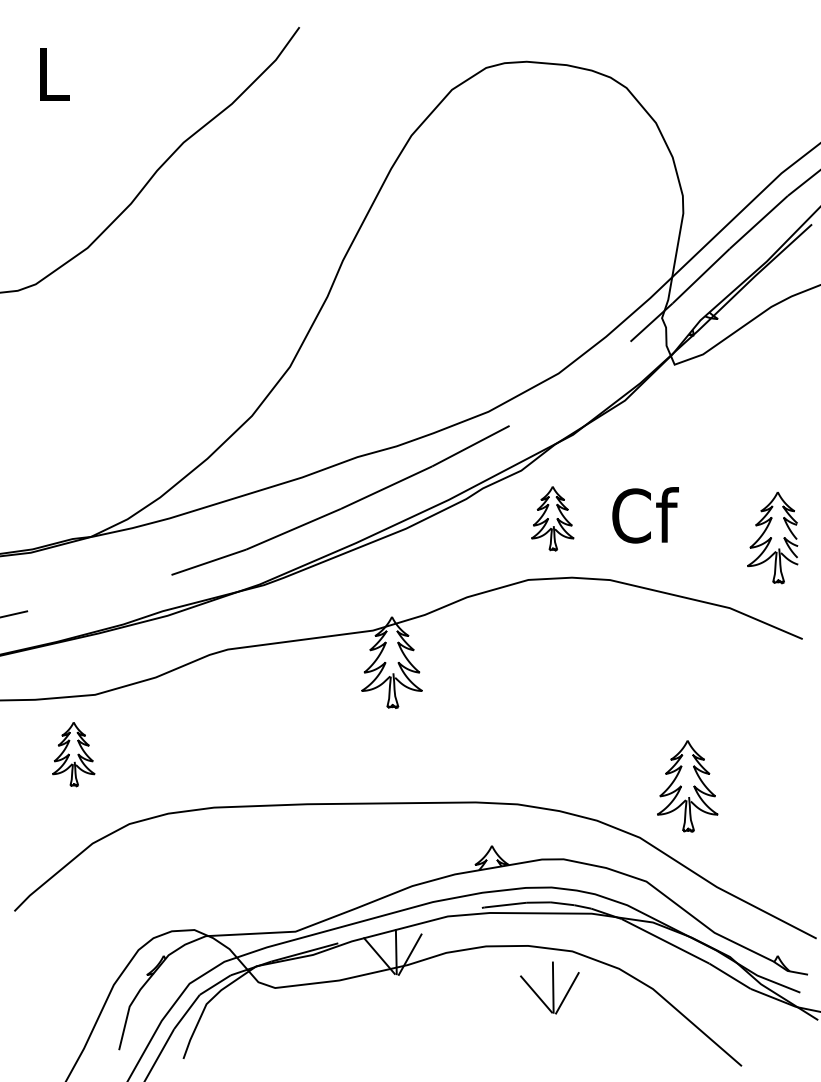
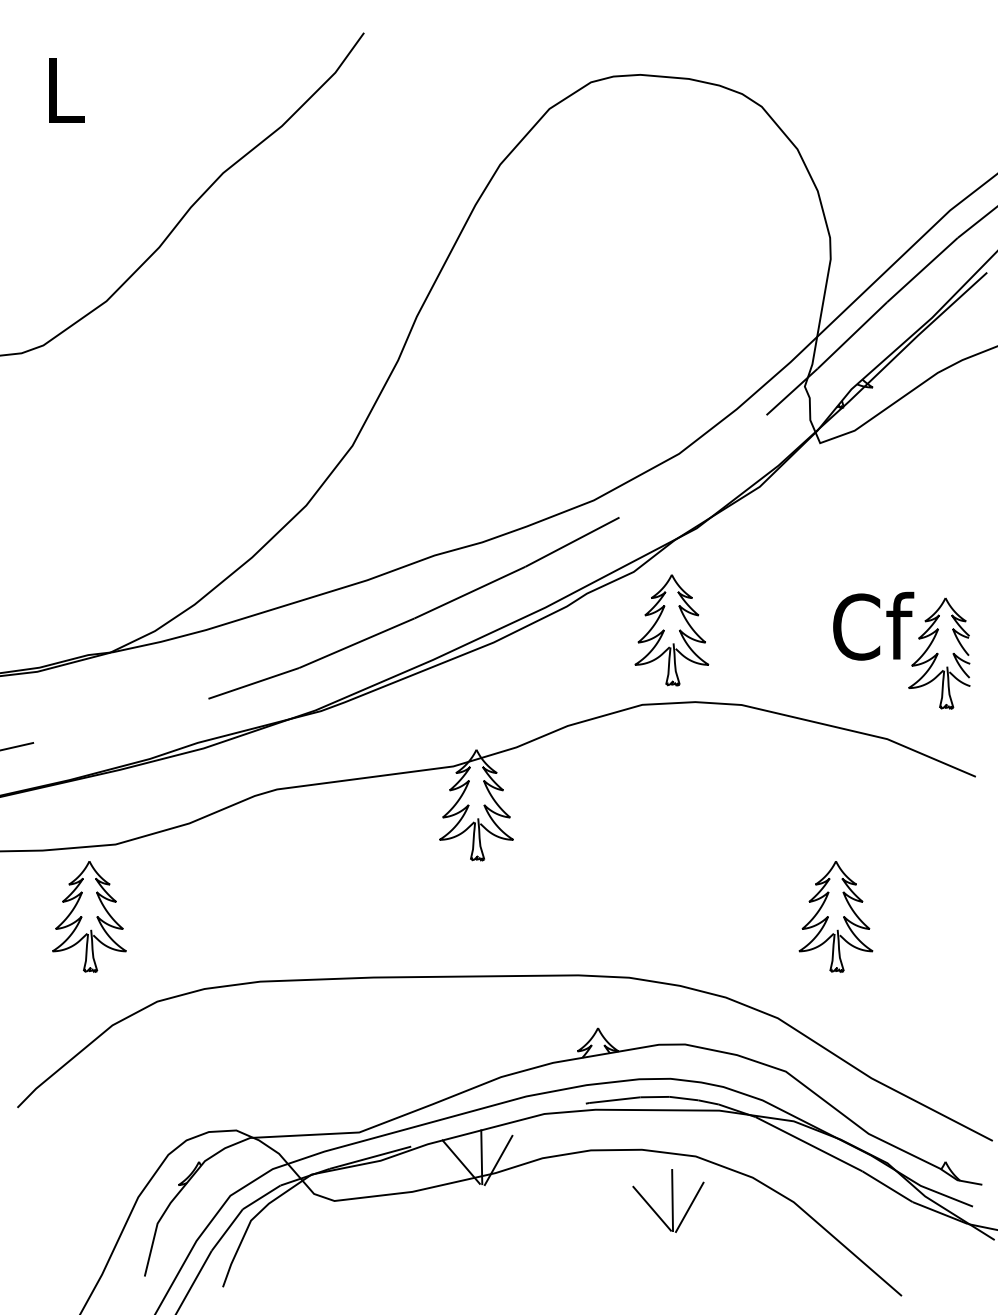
text: (645, 515) -> (873, 626), moved
part: (552, 518) -> (671, 630), size x1.43
part: (73, 754) -> (89, 917), size x1.43
part: (687, 786) -> (835, 917), moved

